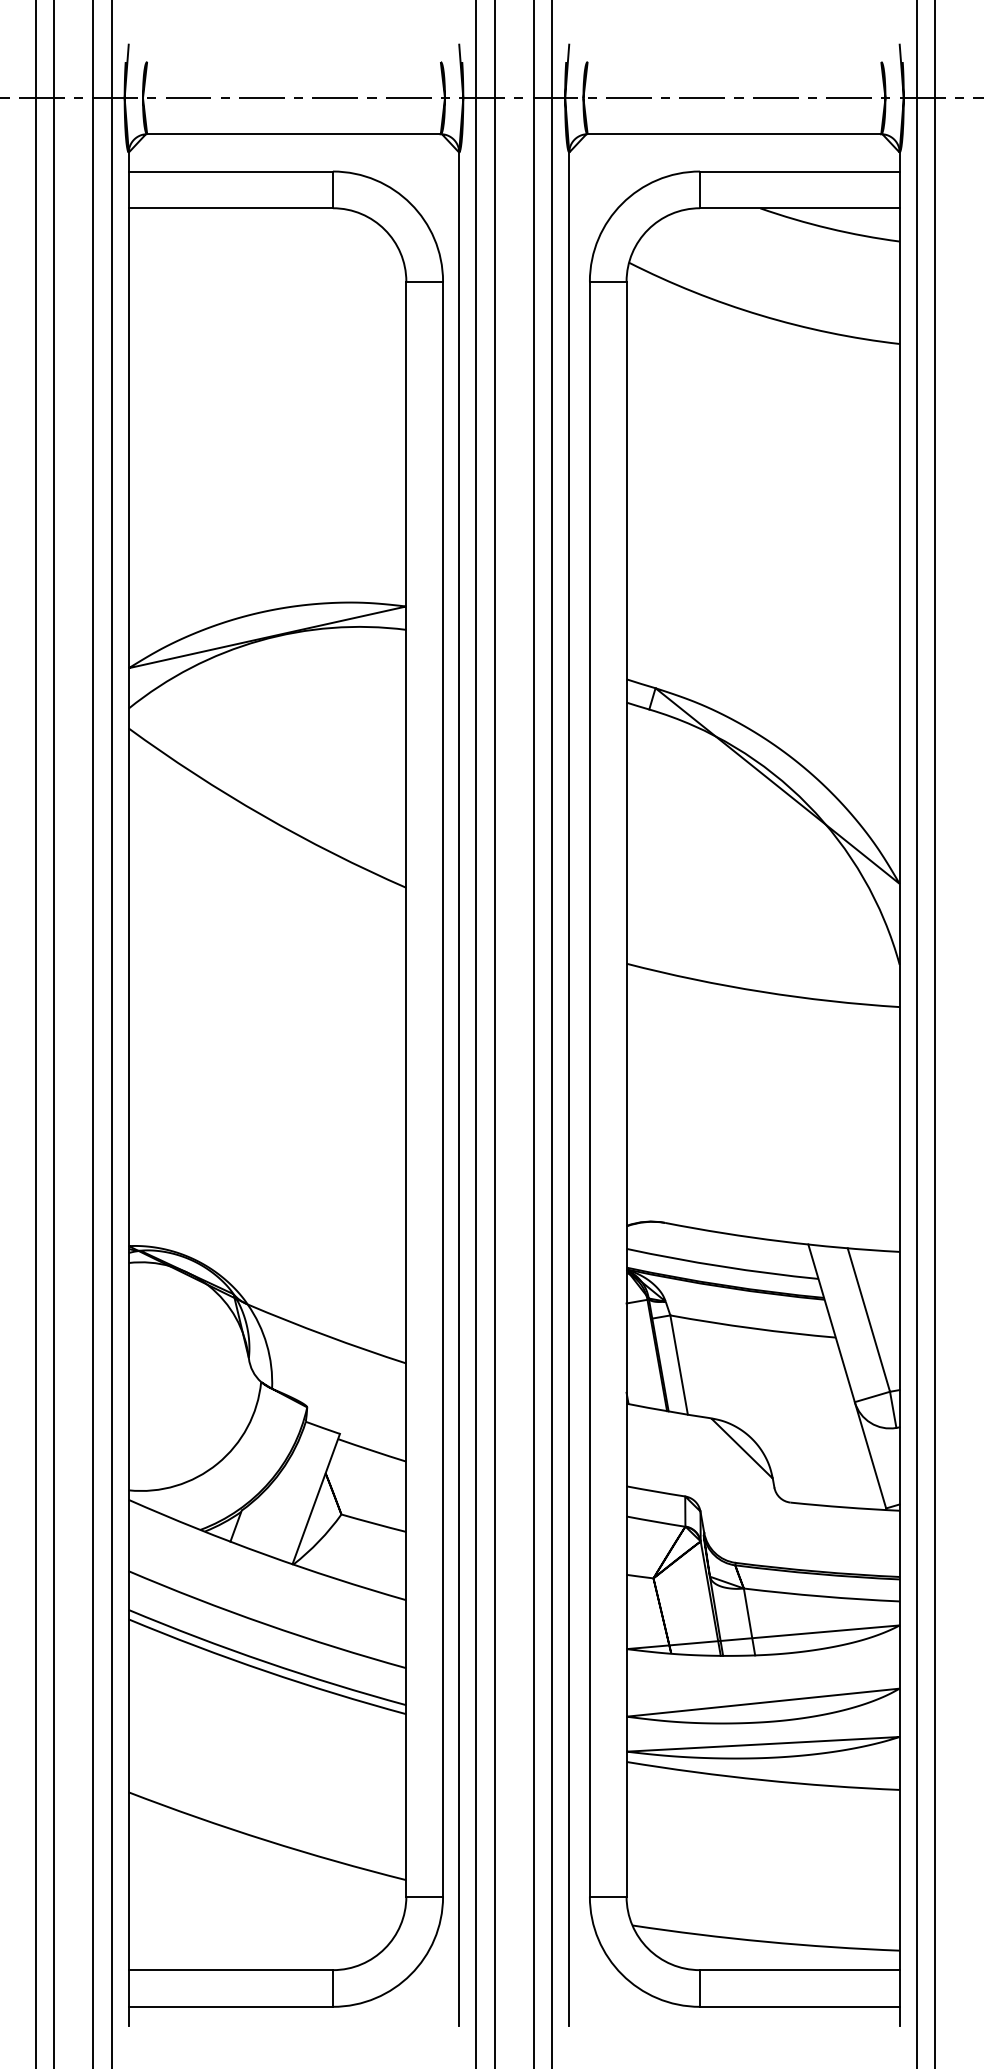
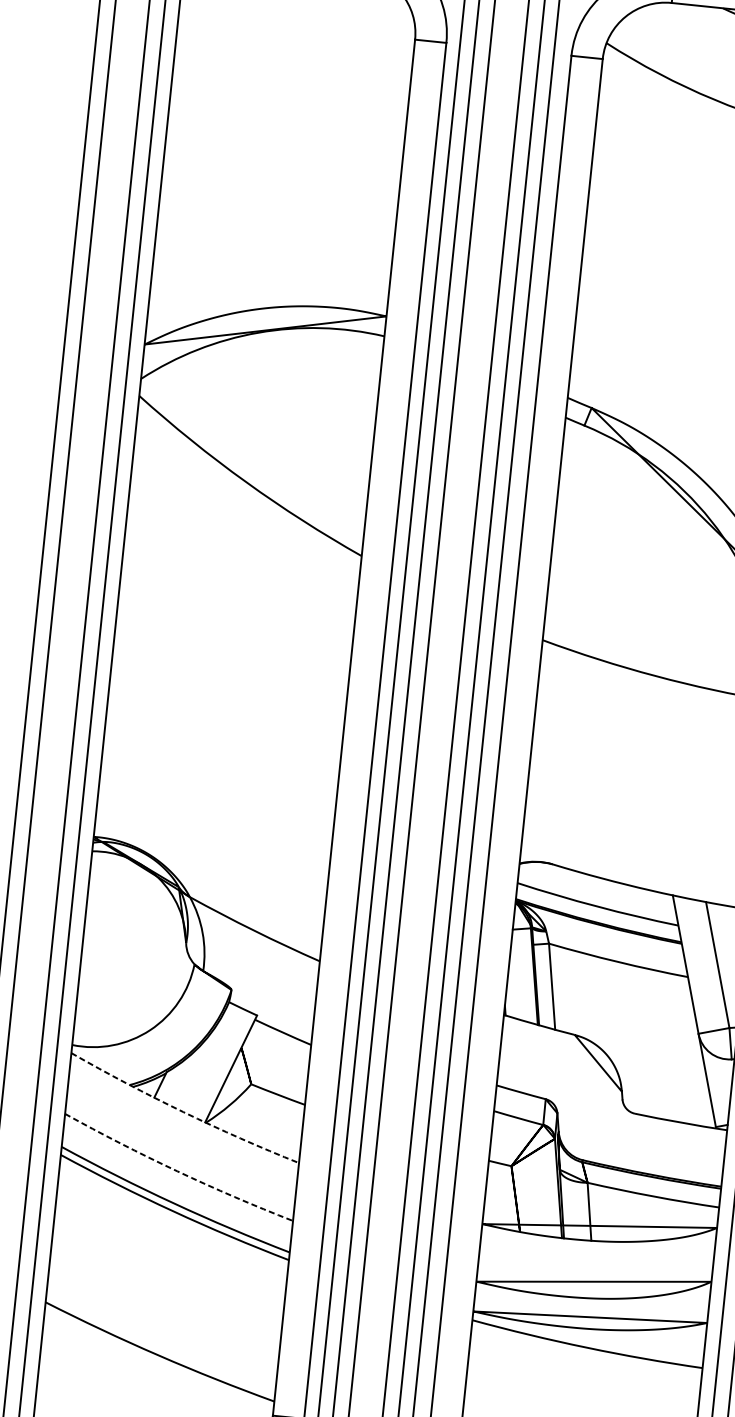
arc: (265, 1554) -> (183, 1111), solid -> dashed
arc: (265, 1624) -> (176, 1171), solid -> dashed

